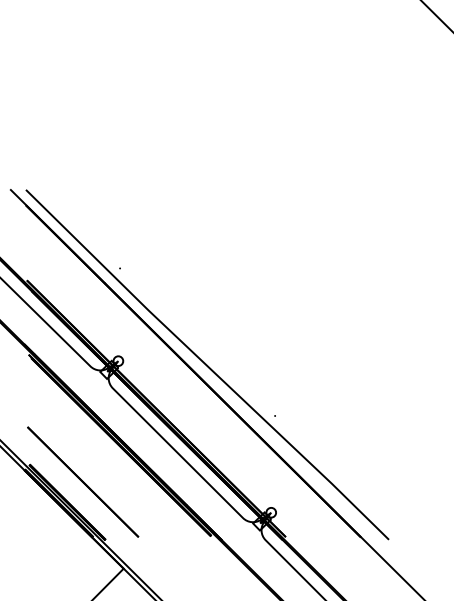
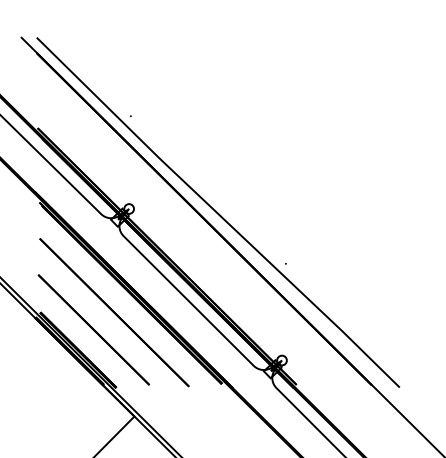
line: (103, 464) -> (114, 312), added

